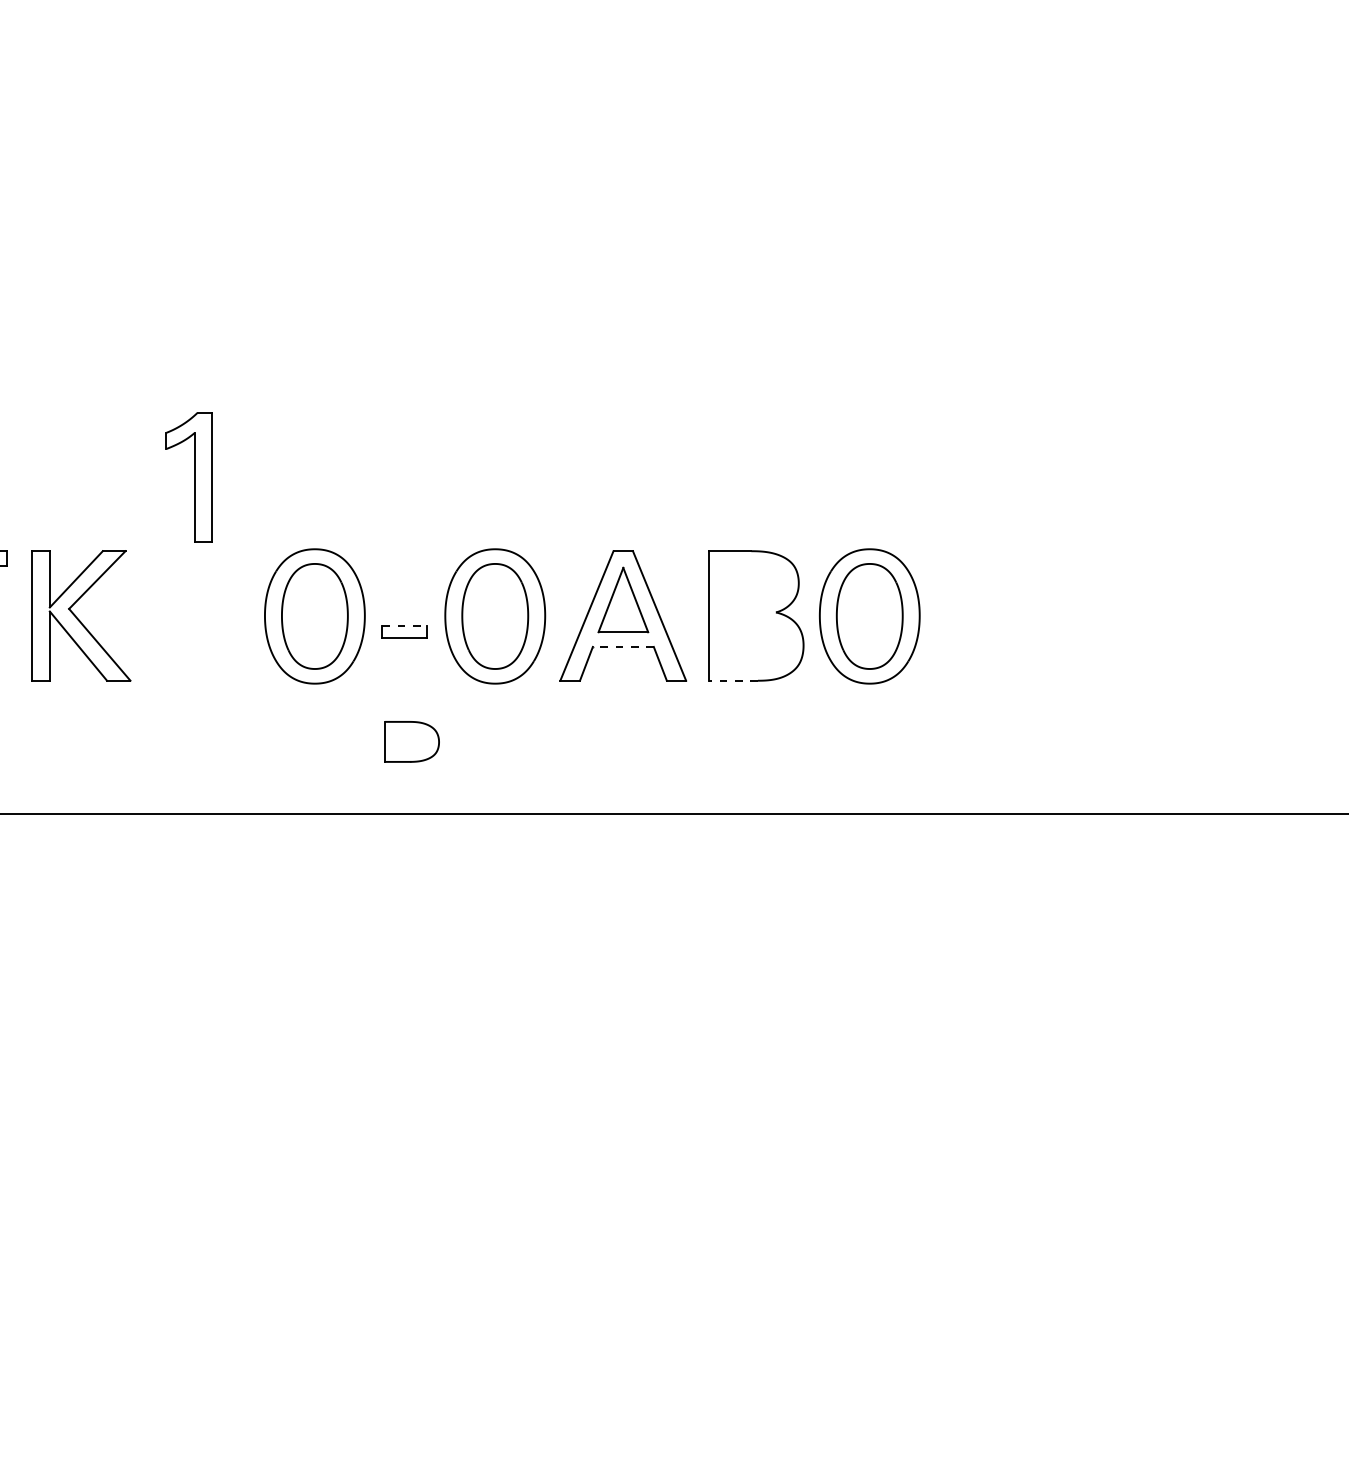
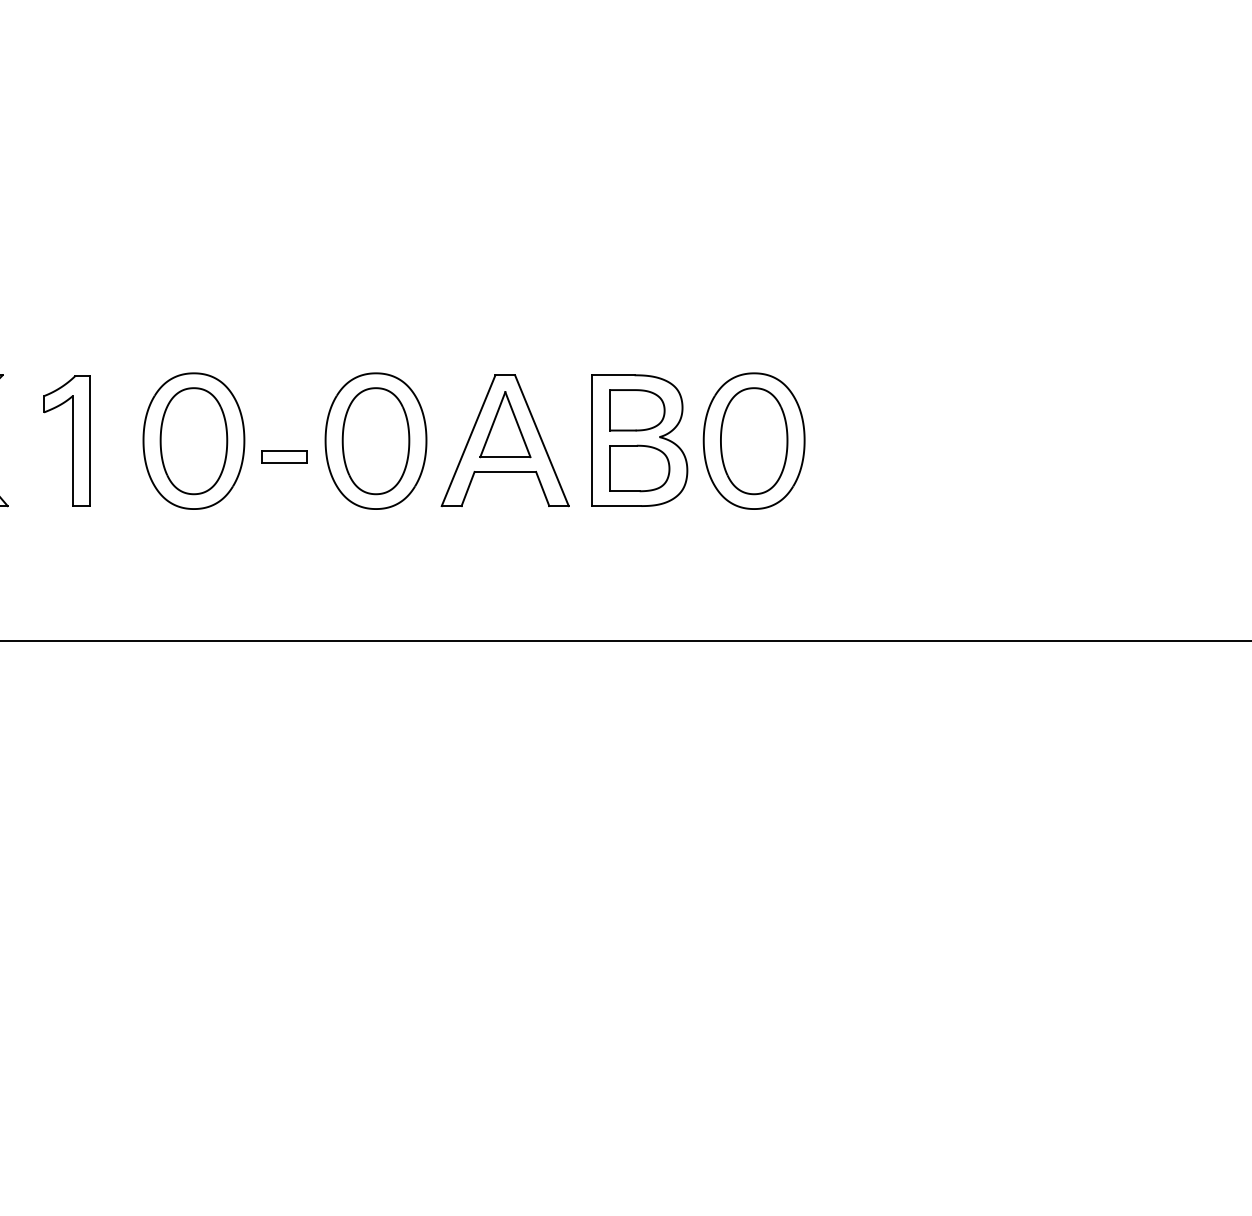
part: (188, 477) -> (66, 441), moved
line: (405, 625) -> (285, 450), dashed -> solid
part: (756, 643) -> (639, 468), added
line: (622, 646) -> (504, 471), dashed -> solid
line: (733, 680) -> (616, 505), dashed -> solid
part: (411, 741) -> (636, 409), moved

